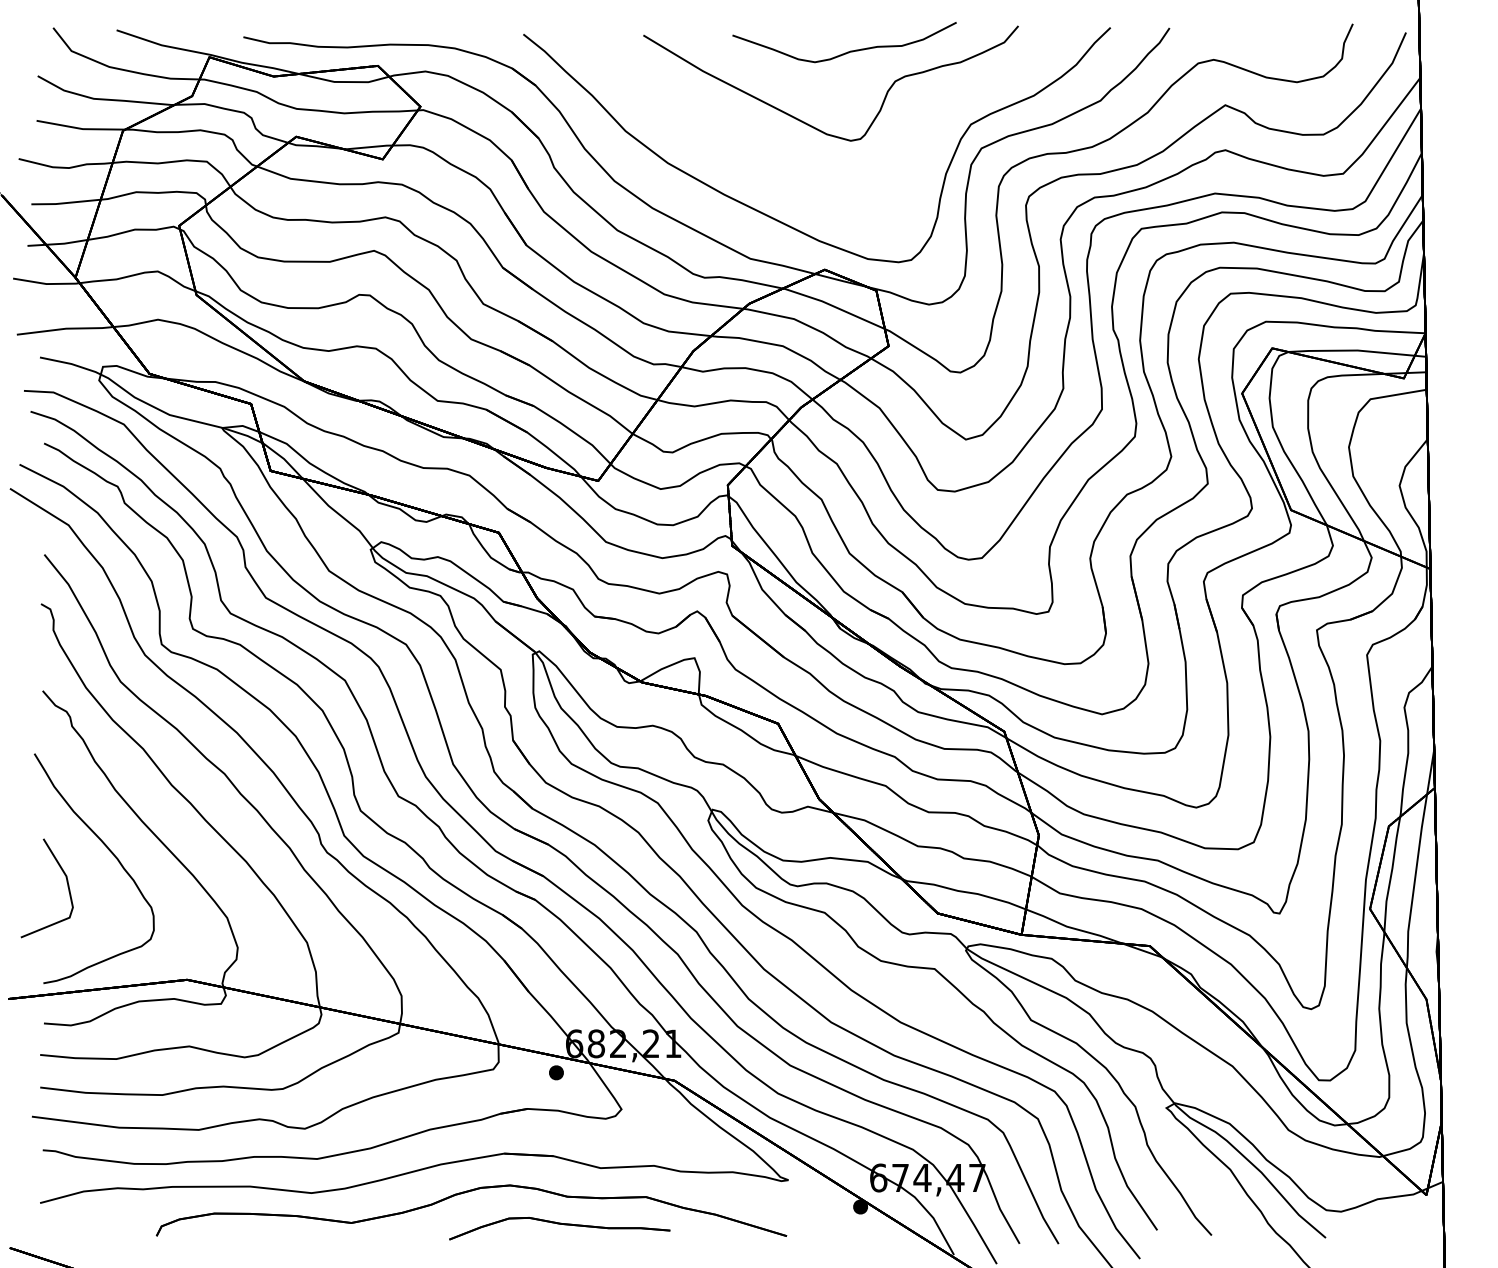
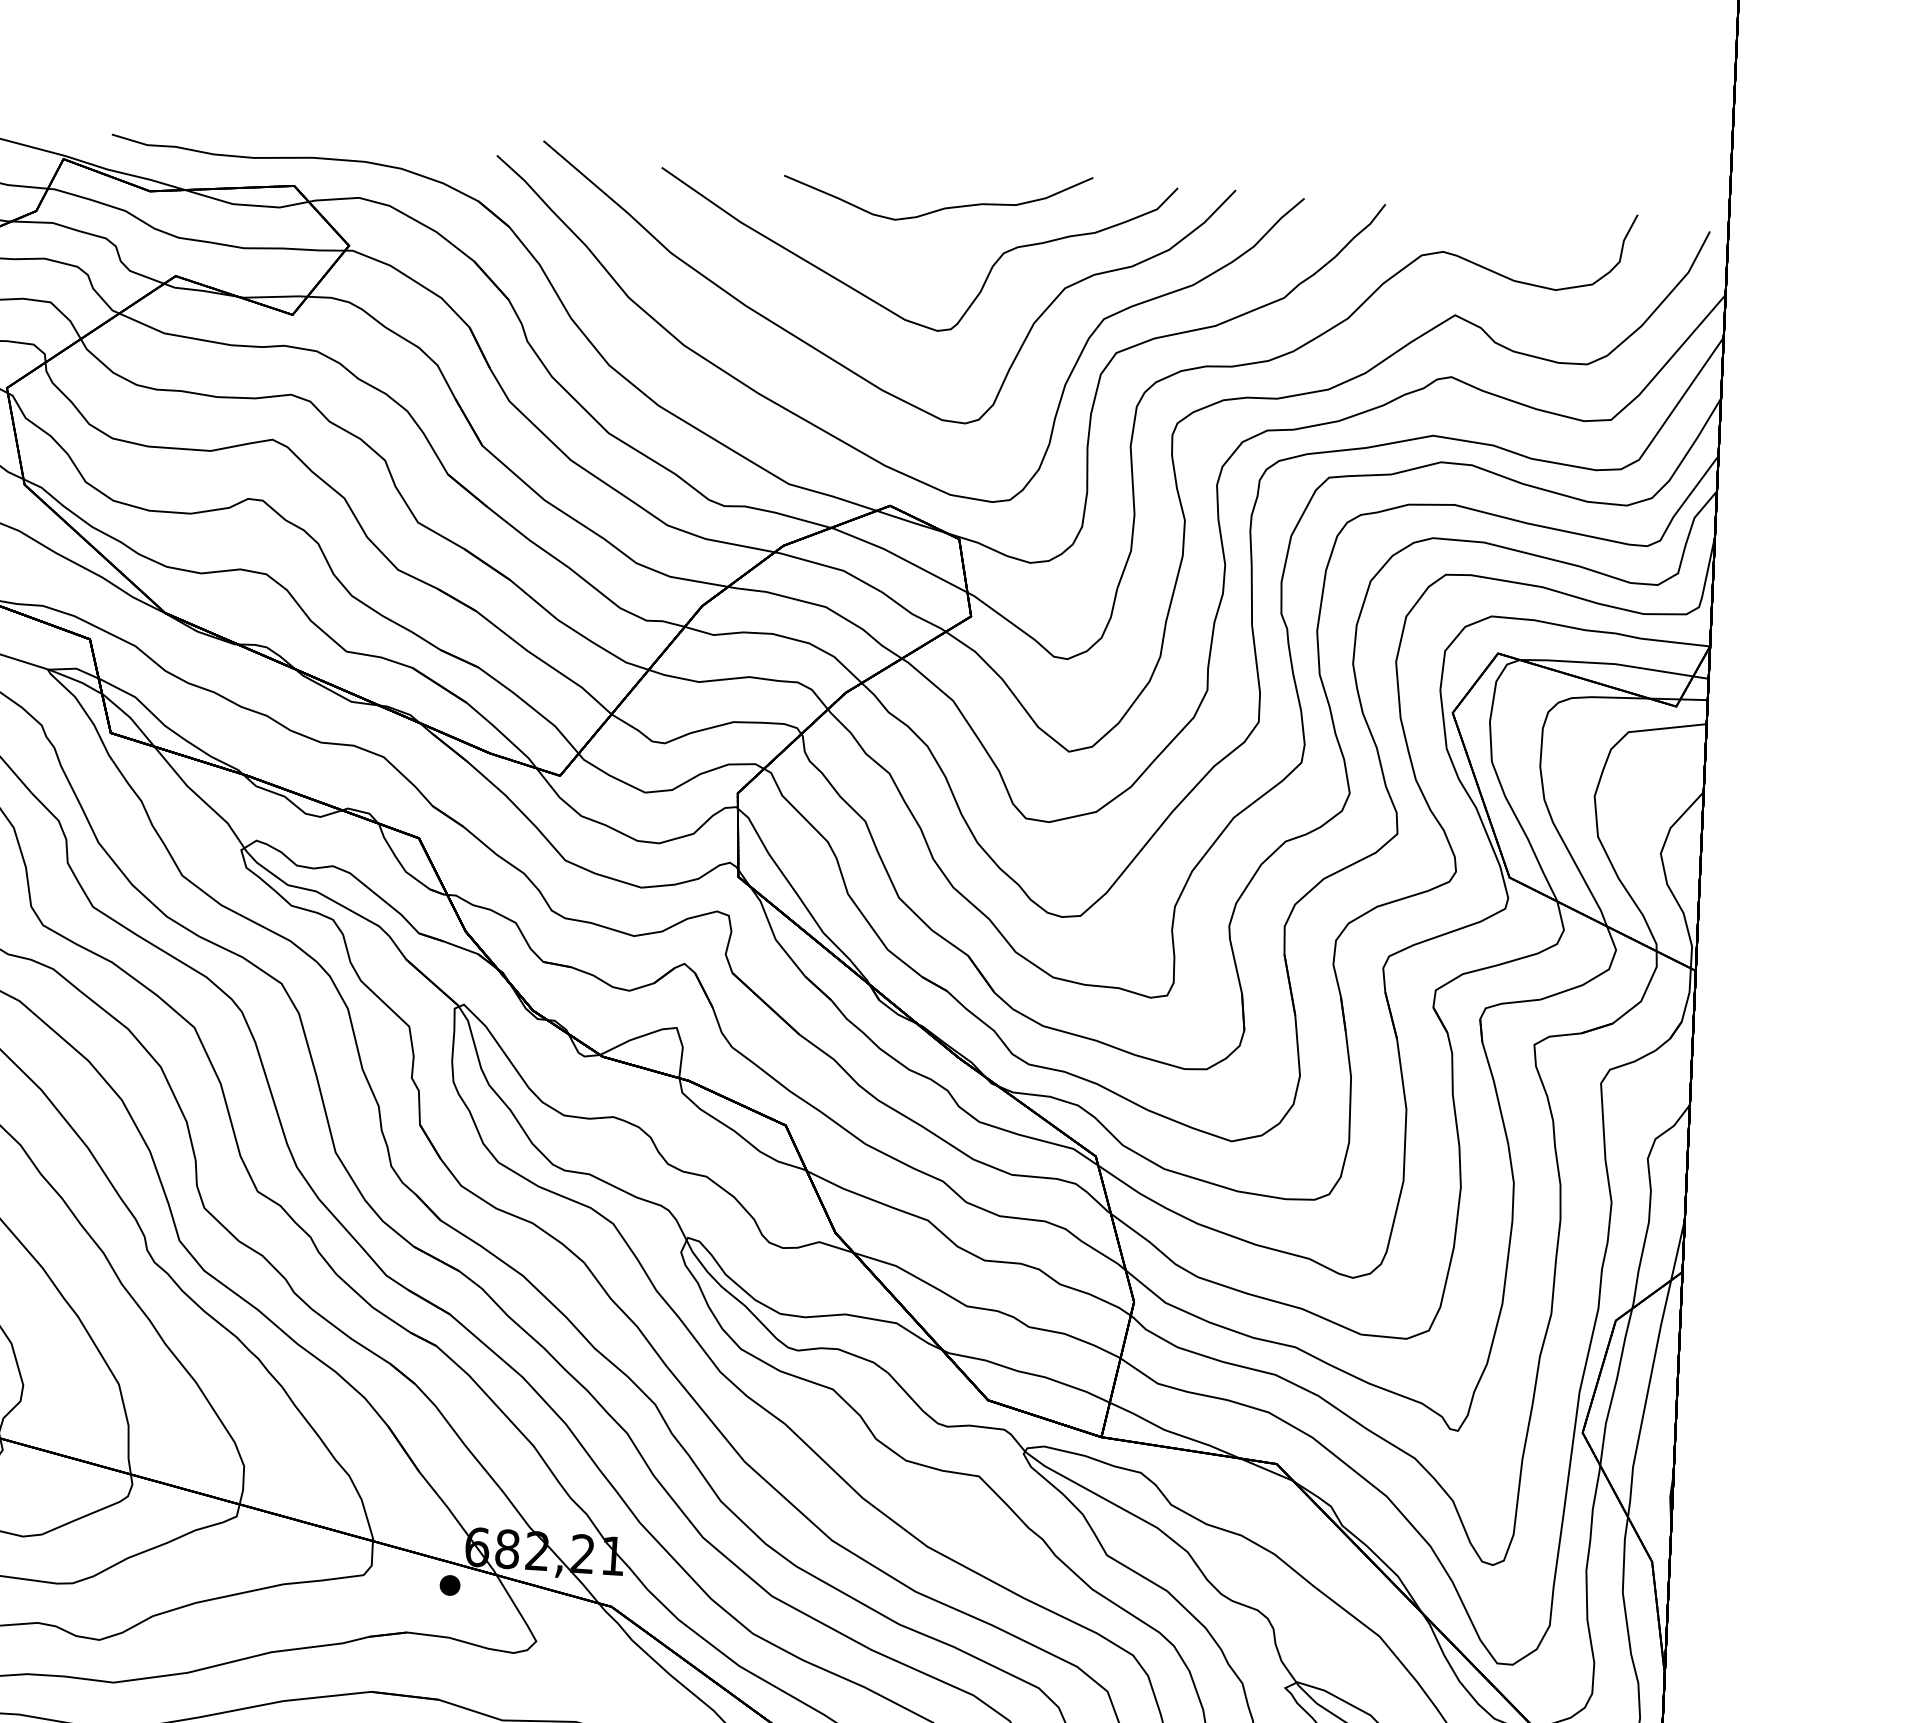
part: (782, 168) -> (841, 362), added

